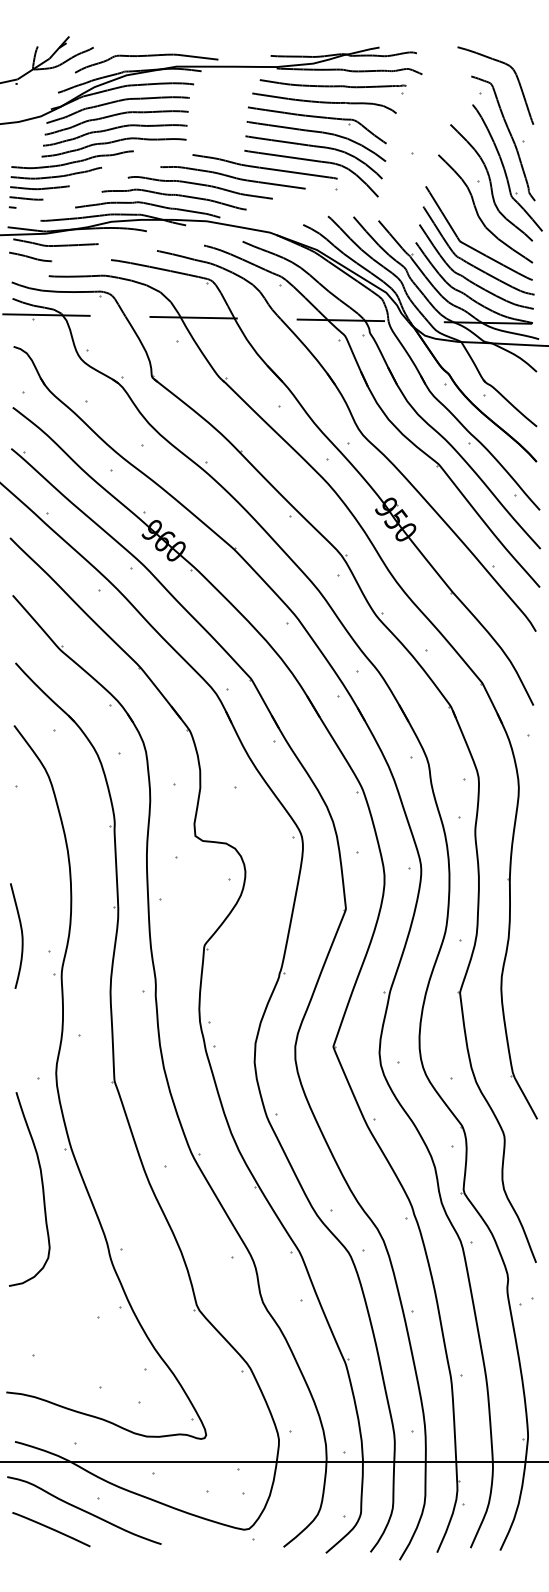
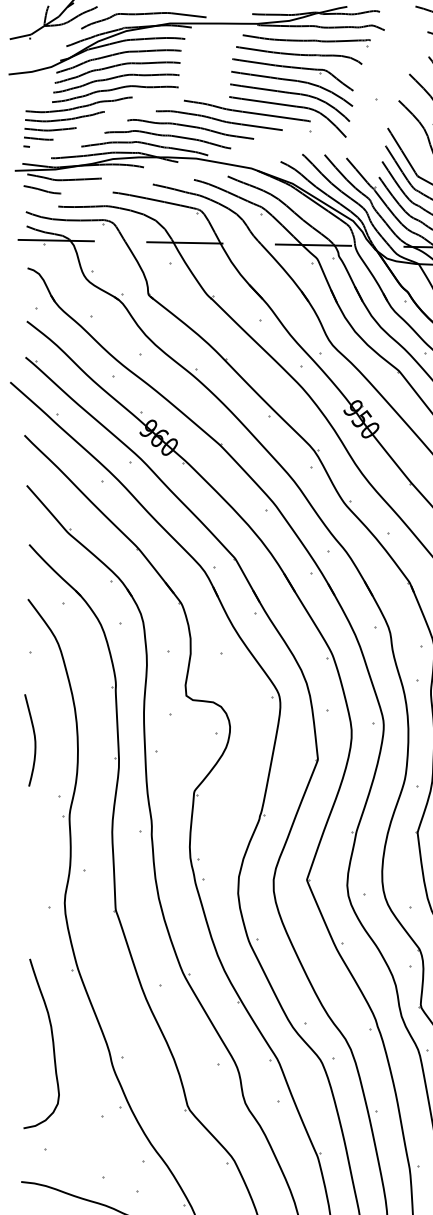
curve: (21, 935) -> (34, 739), moved
curve: (41, 1185) -> (51, 1040), moved

